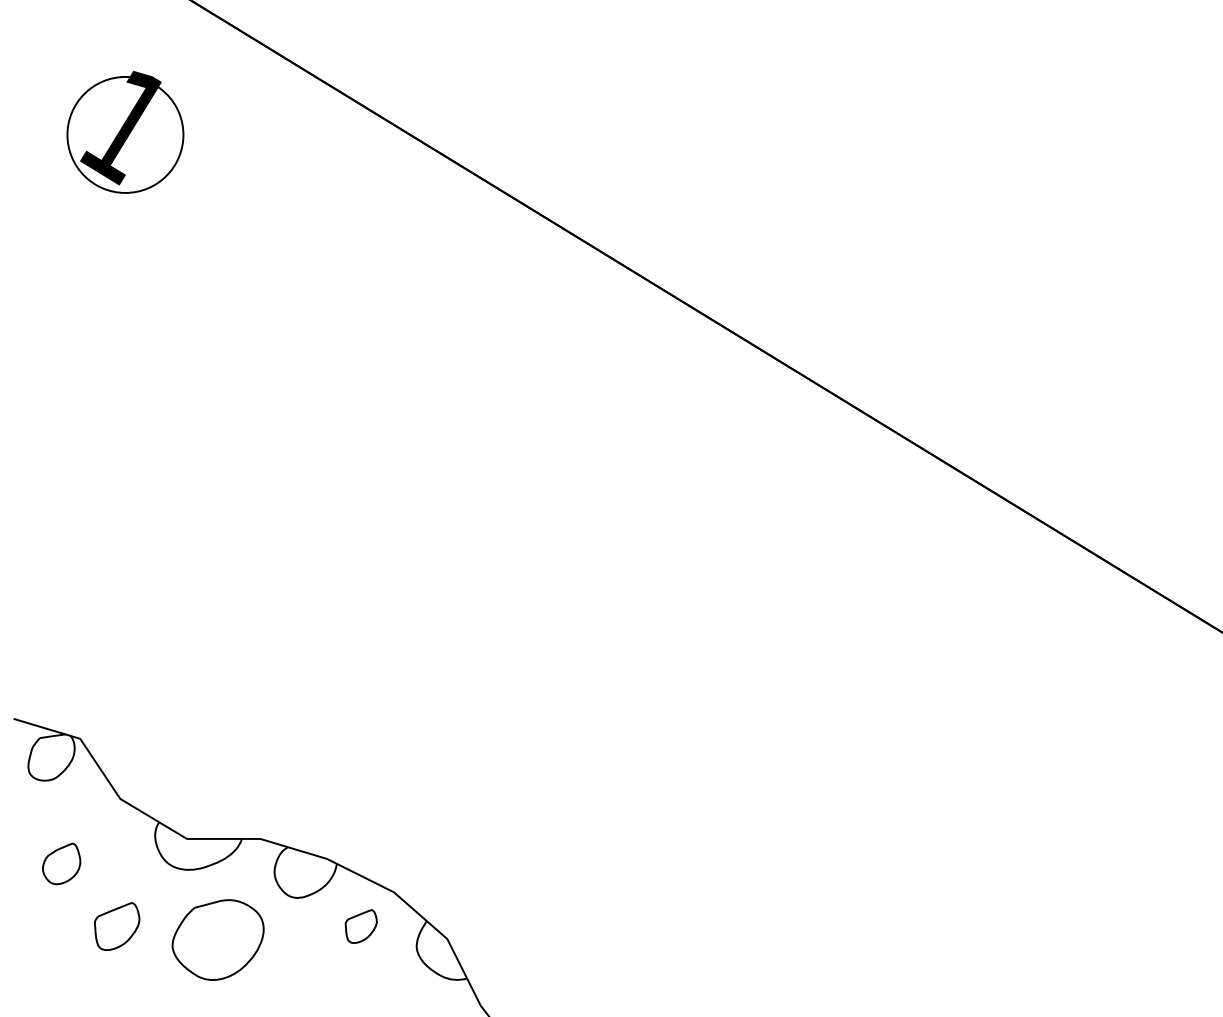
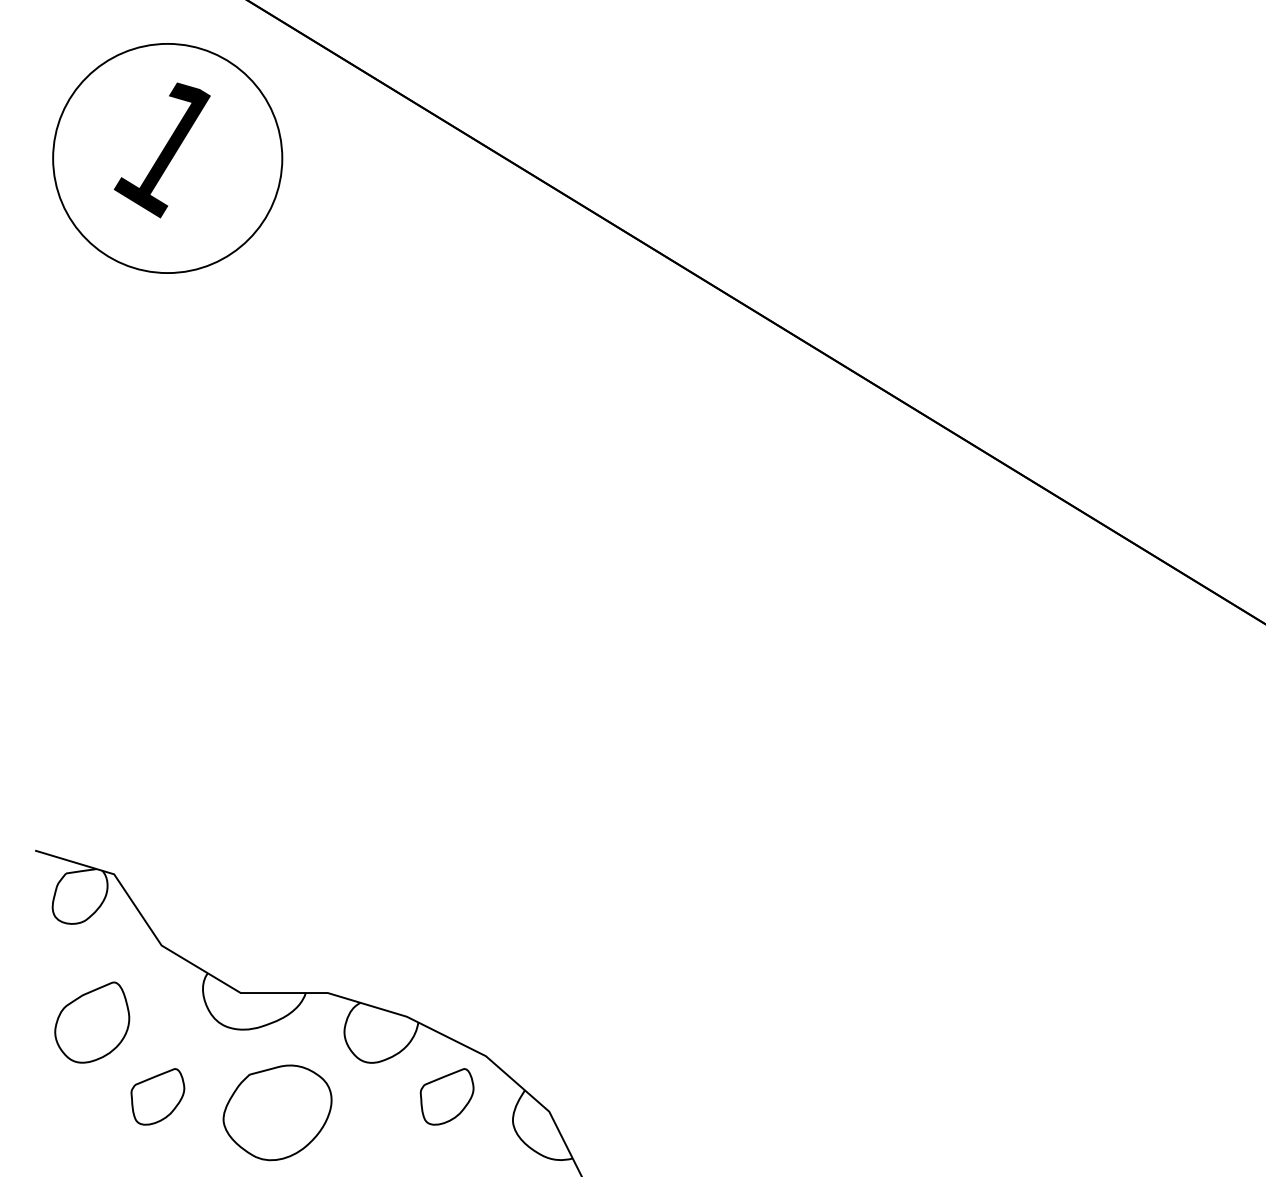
circle: (125, 134) -> (167, 157), size x1.67
part: (61, 863) -> (91, 1022), size x1.67
part: (361, 926) -> (447, 1096), size x1.43

